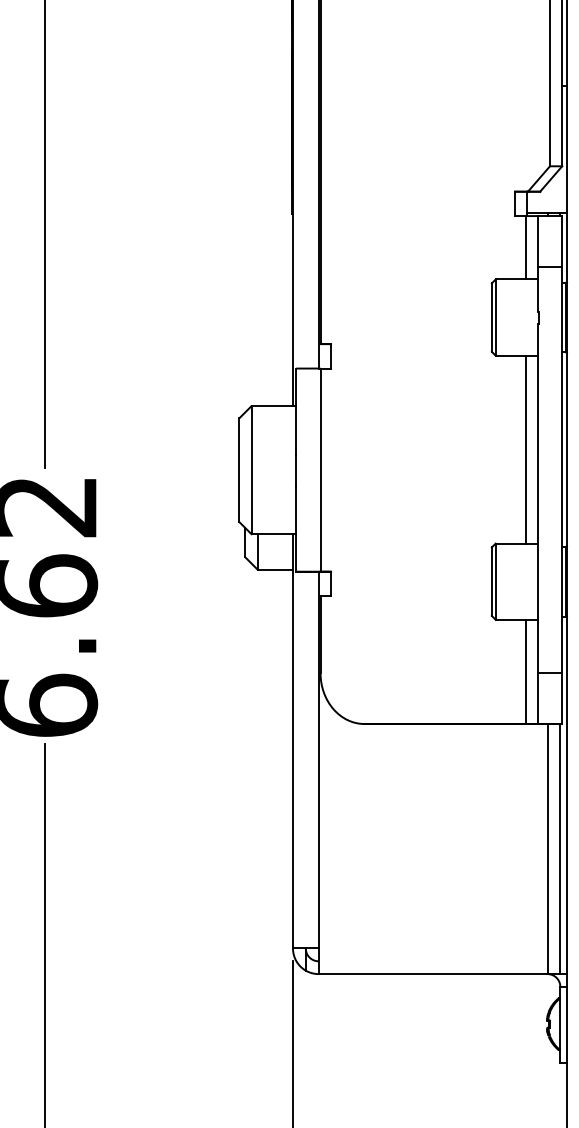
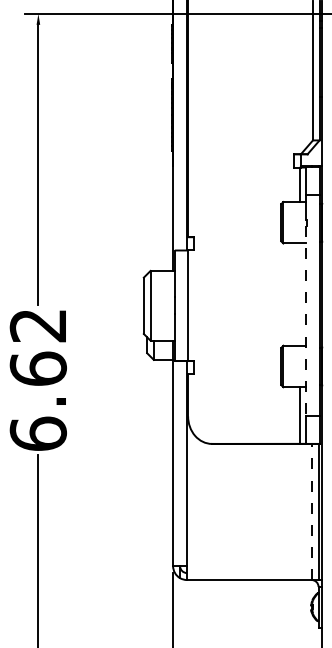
line: (525, 449) -> (299, 294), removed
line: (538, 499) -> (306, 321), solid -> dashed
line: (547, 848) -> (311, 511), solid -> dashed

